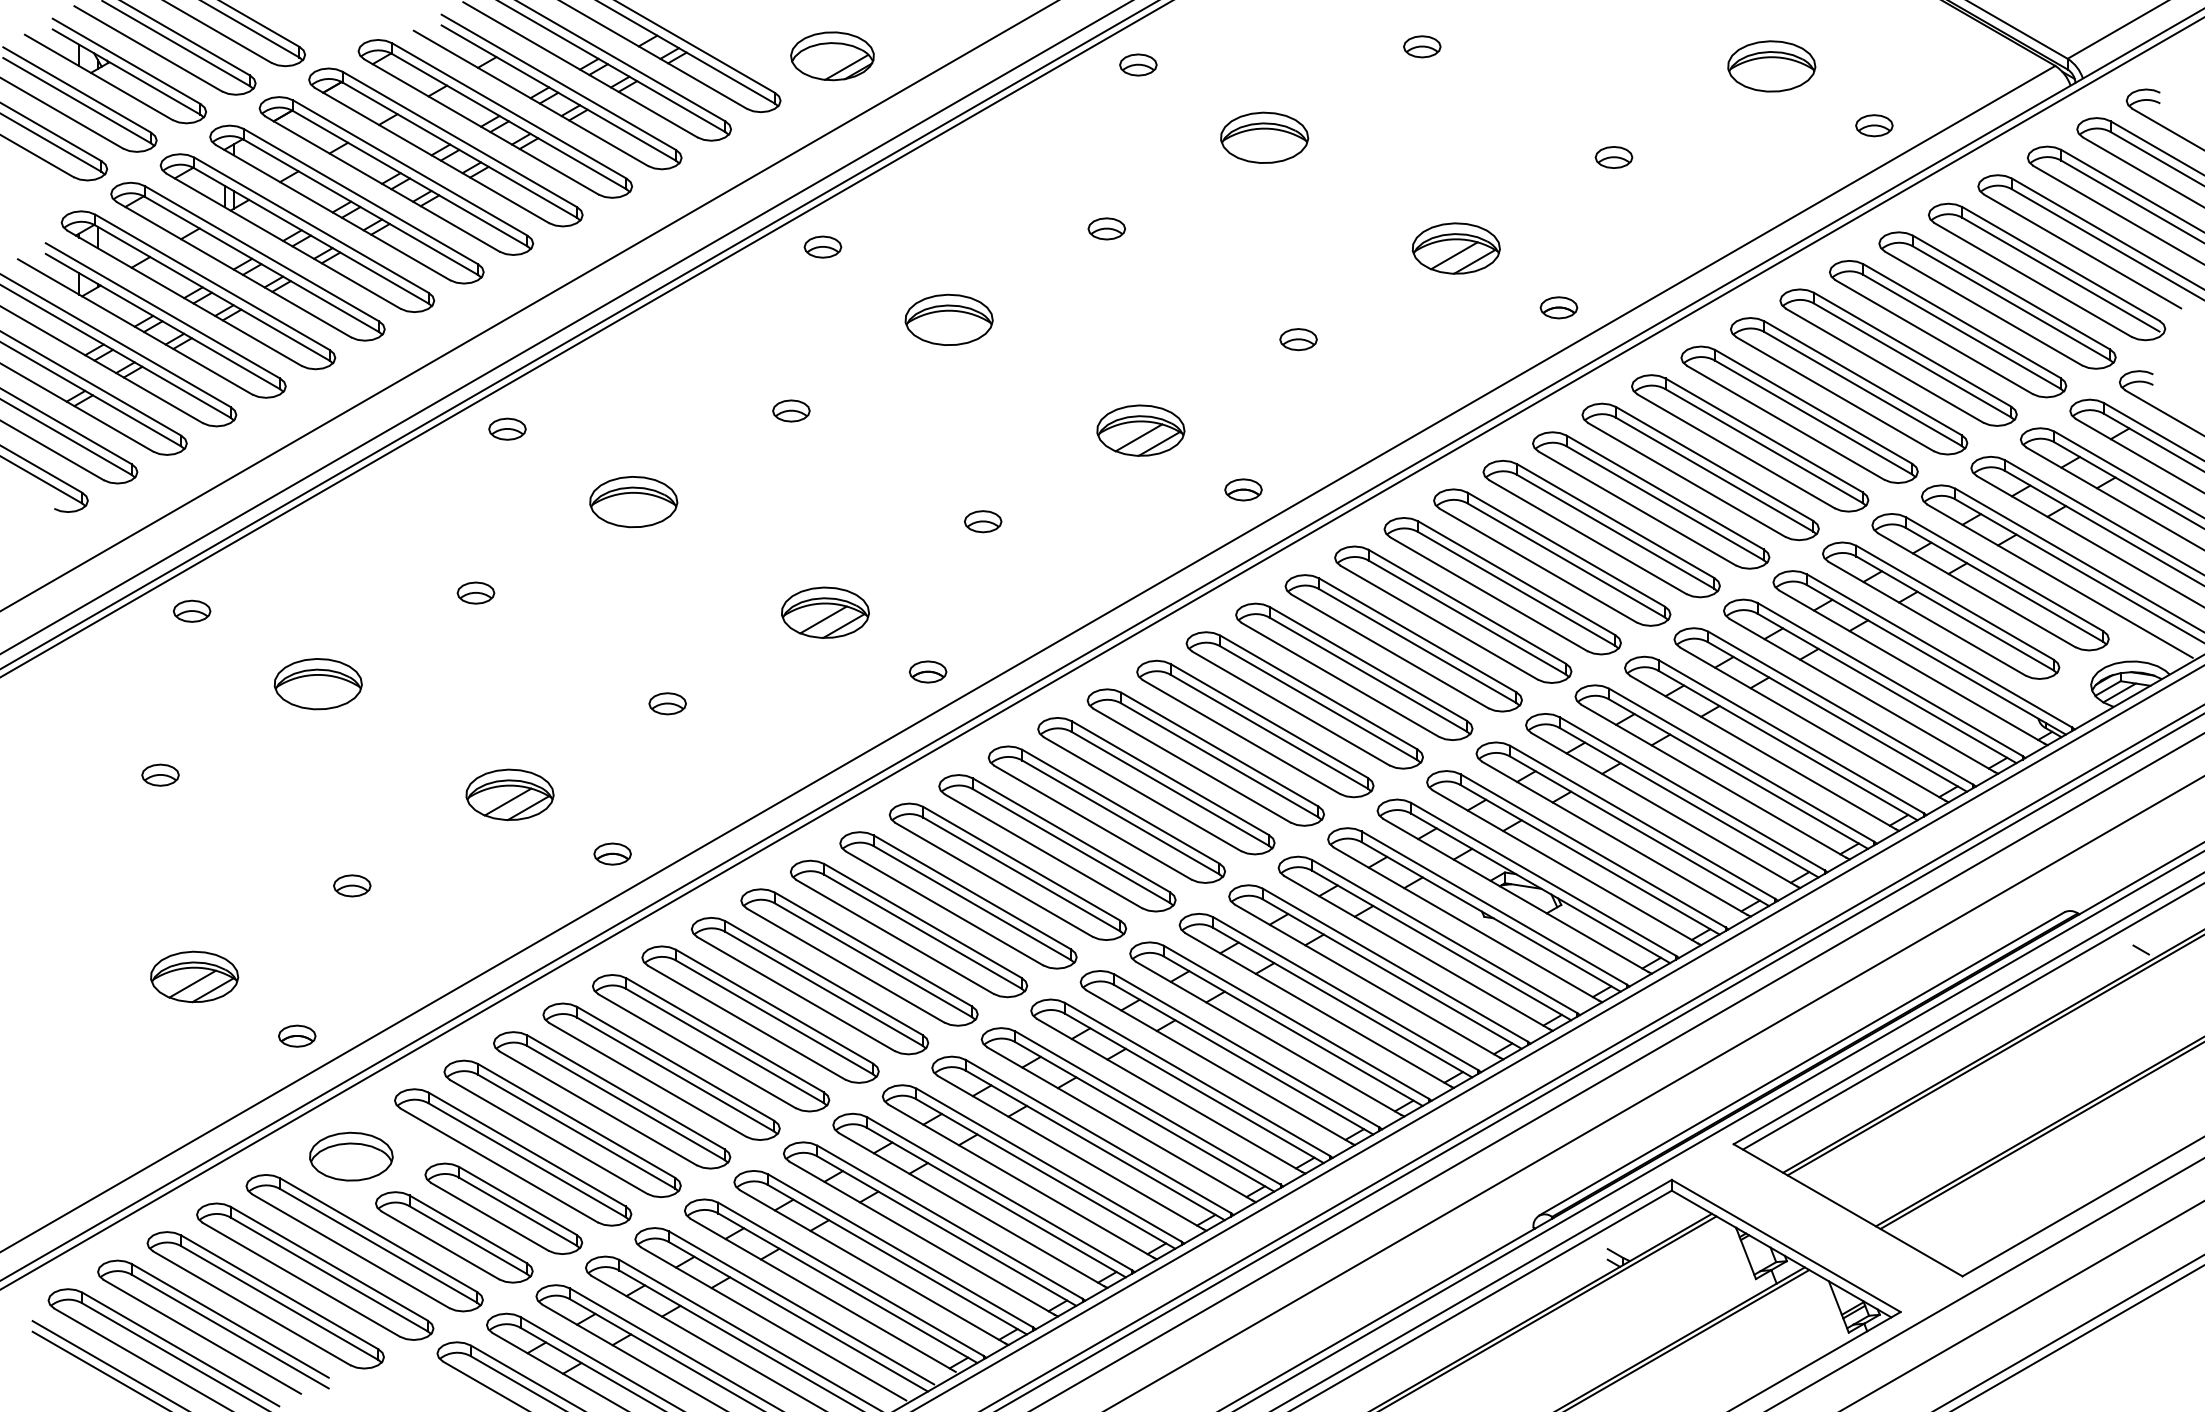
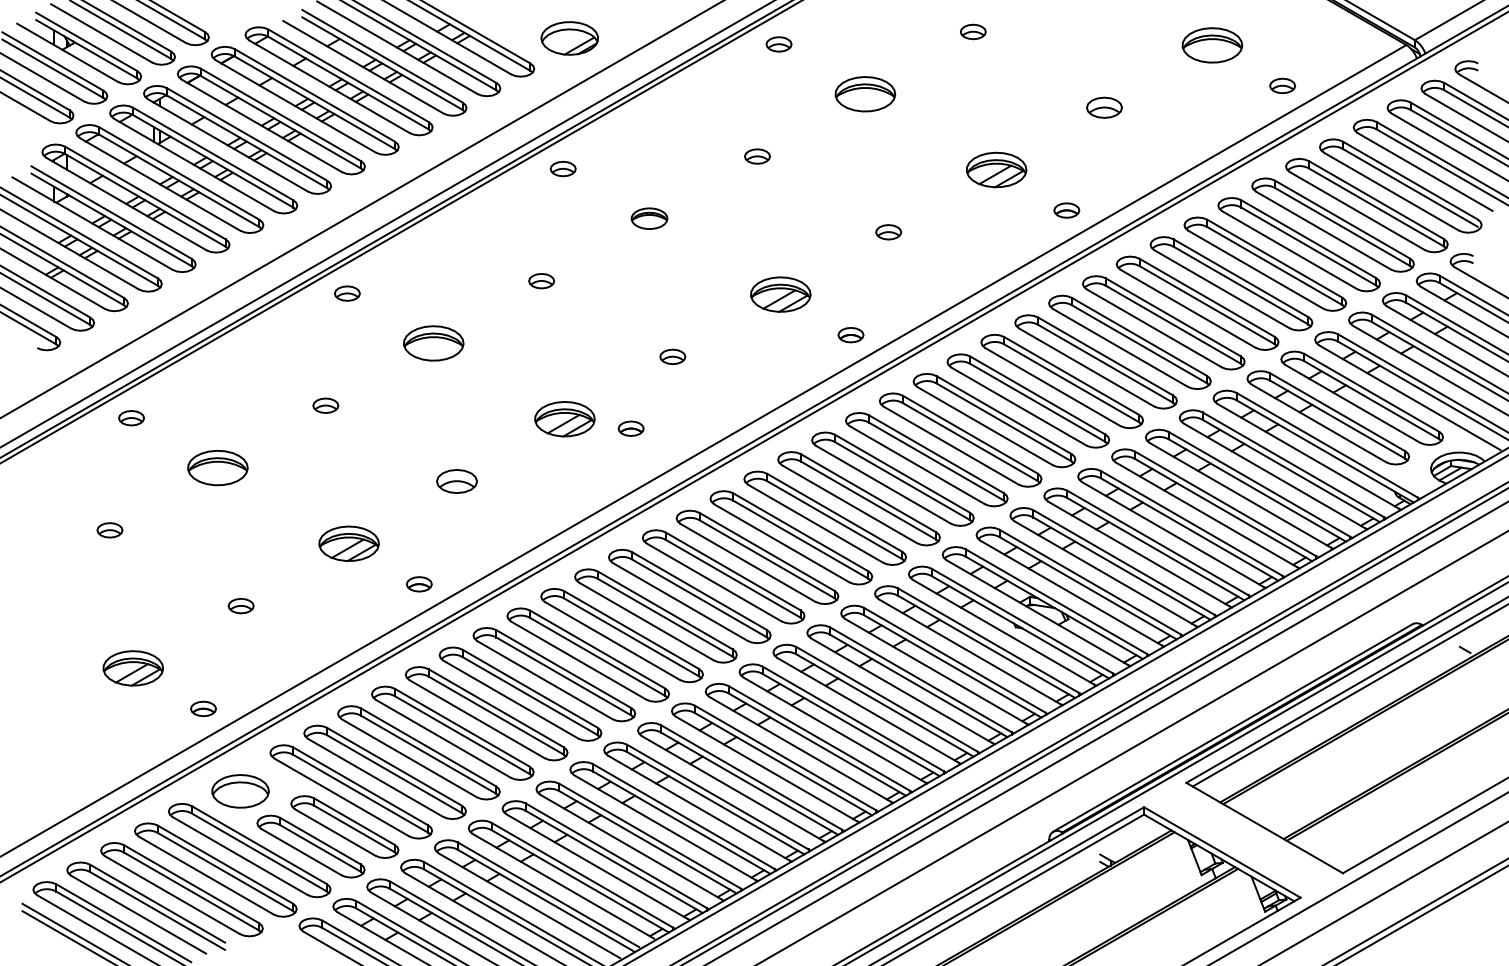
part: (1614, 157) -> (1104, 107), size x1.4
part: (949, 319) -> (649, 218), size x0.6
part: (927, 671) -> (630, 428), moved
part: (666, 703) -> (456, 481), size x1.6

